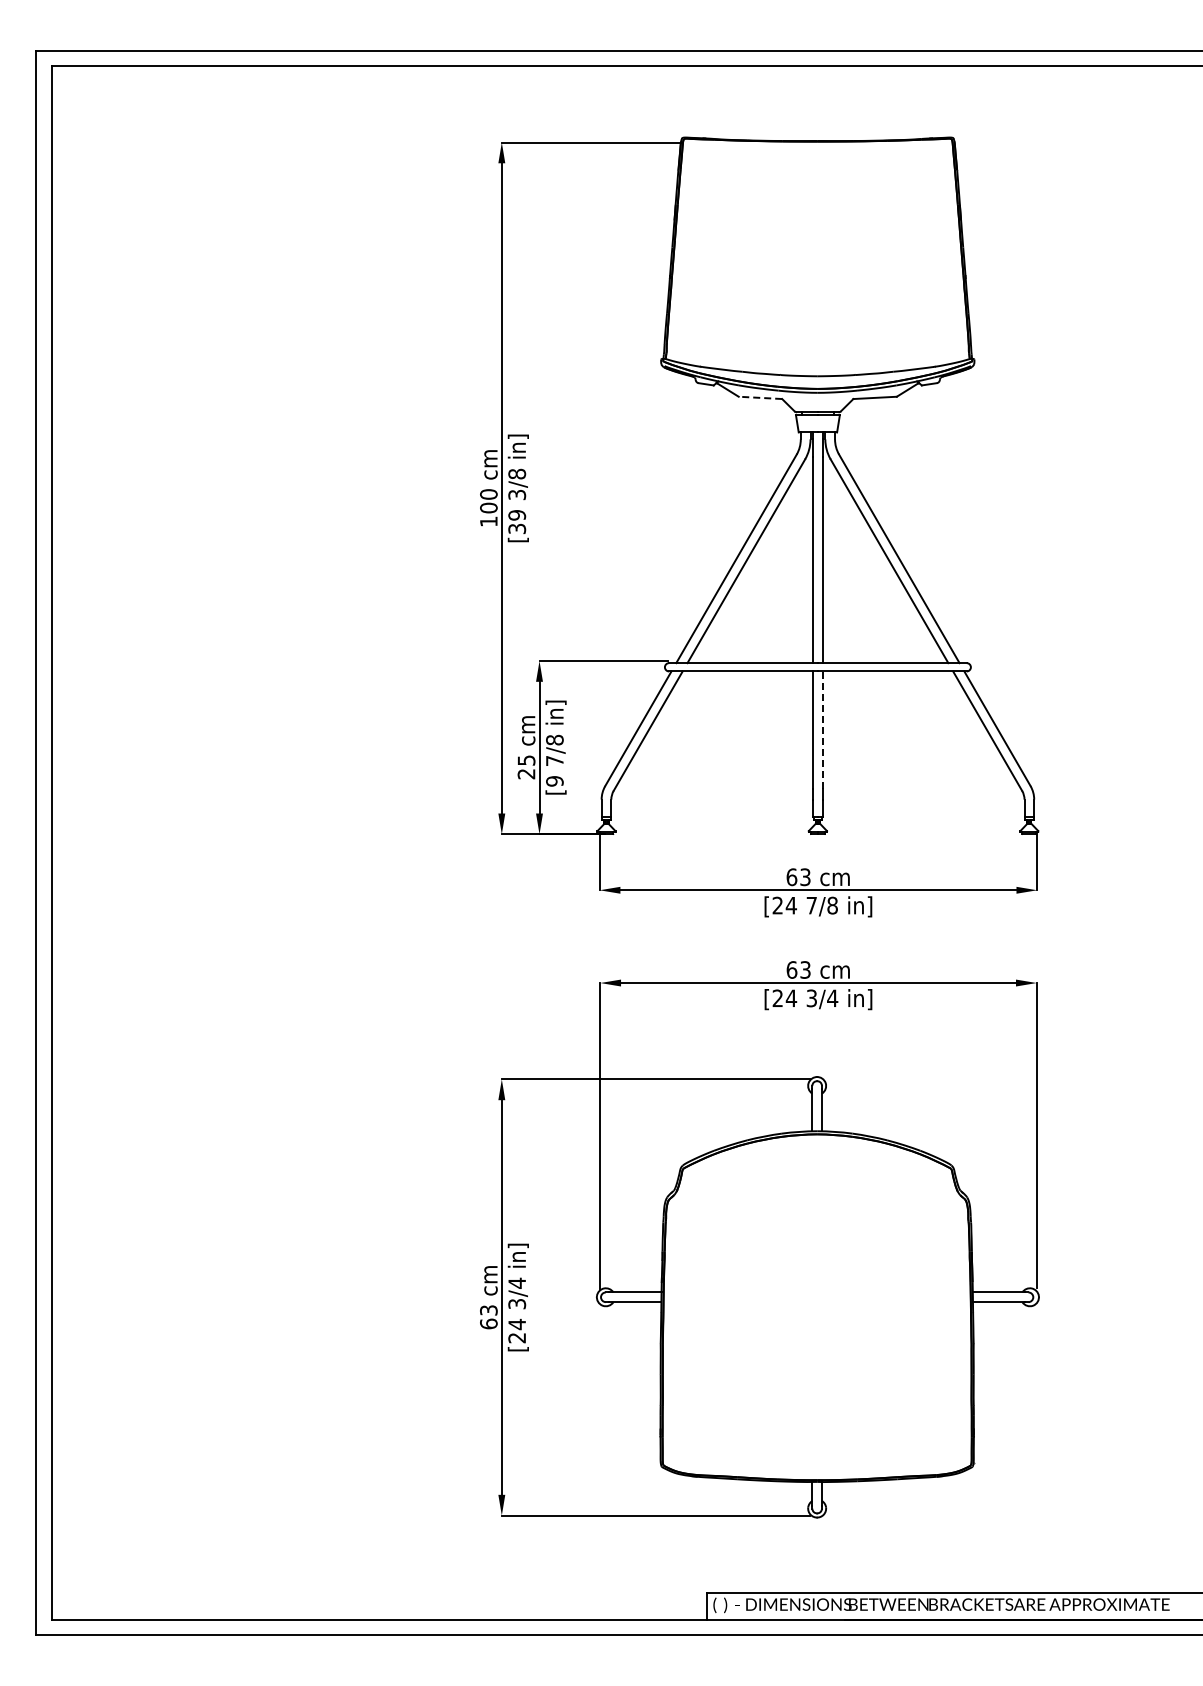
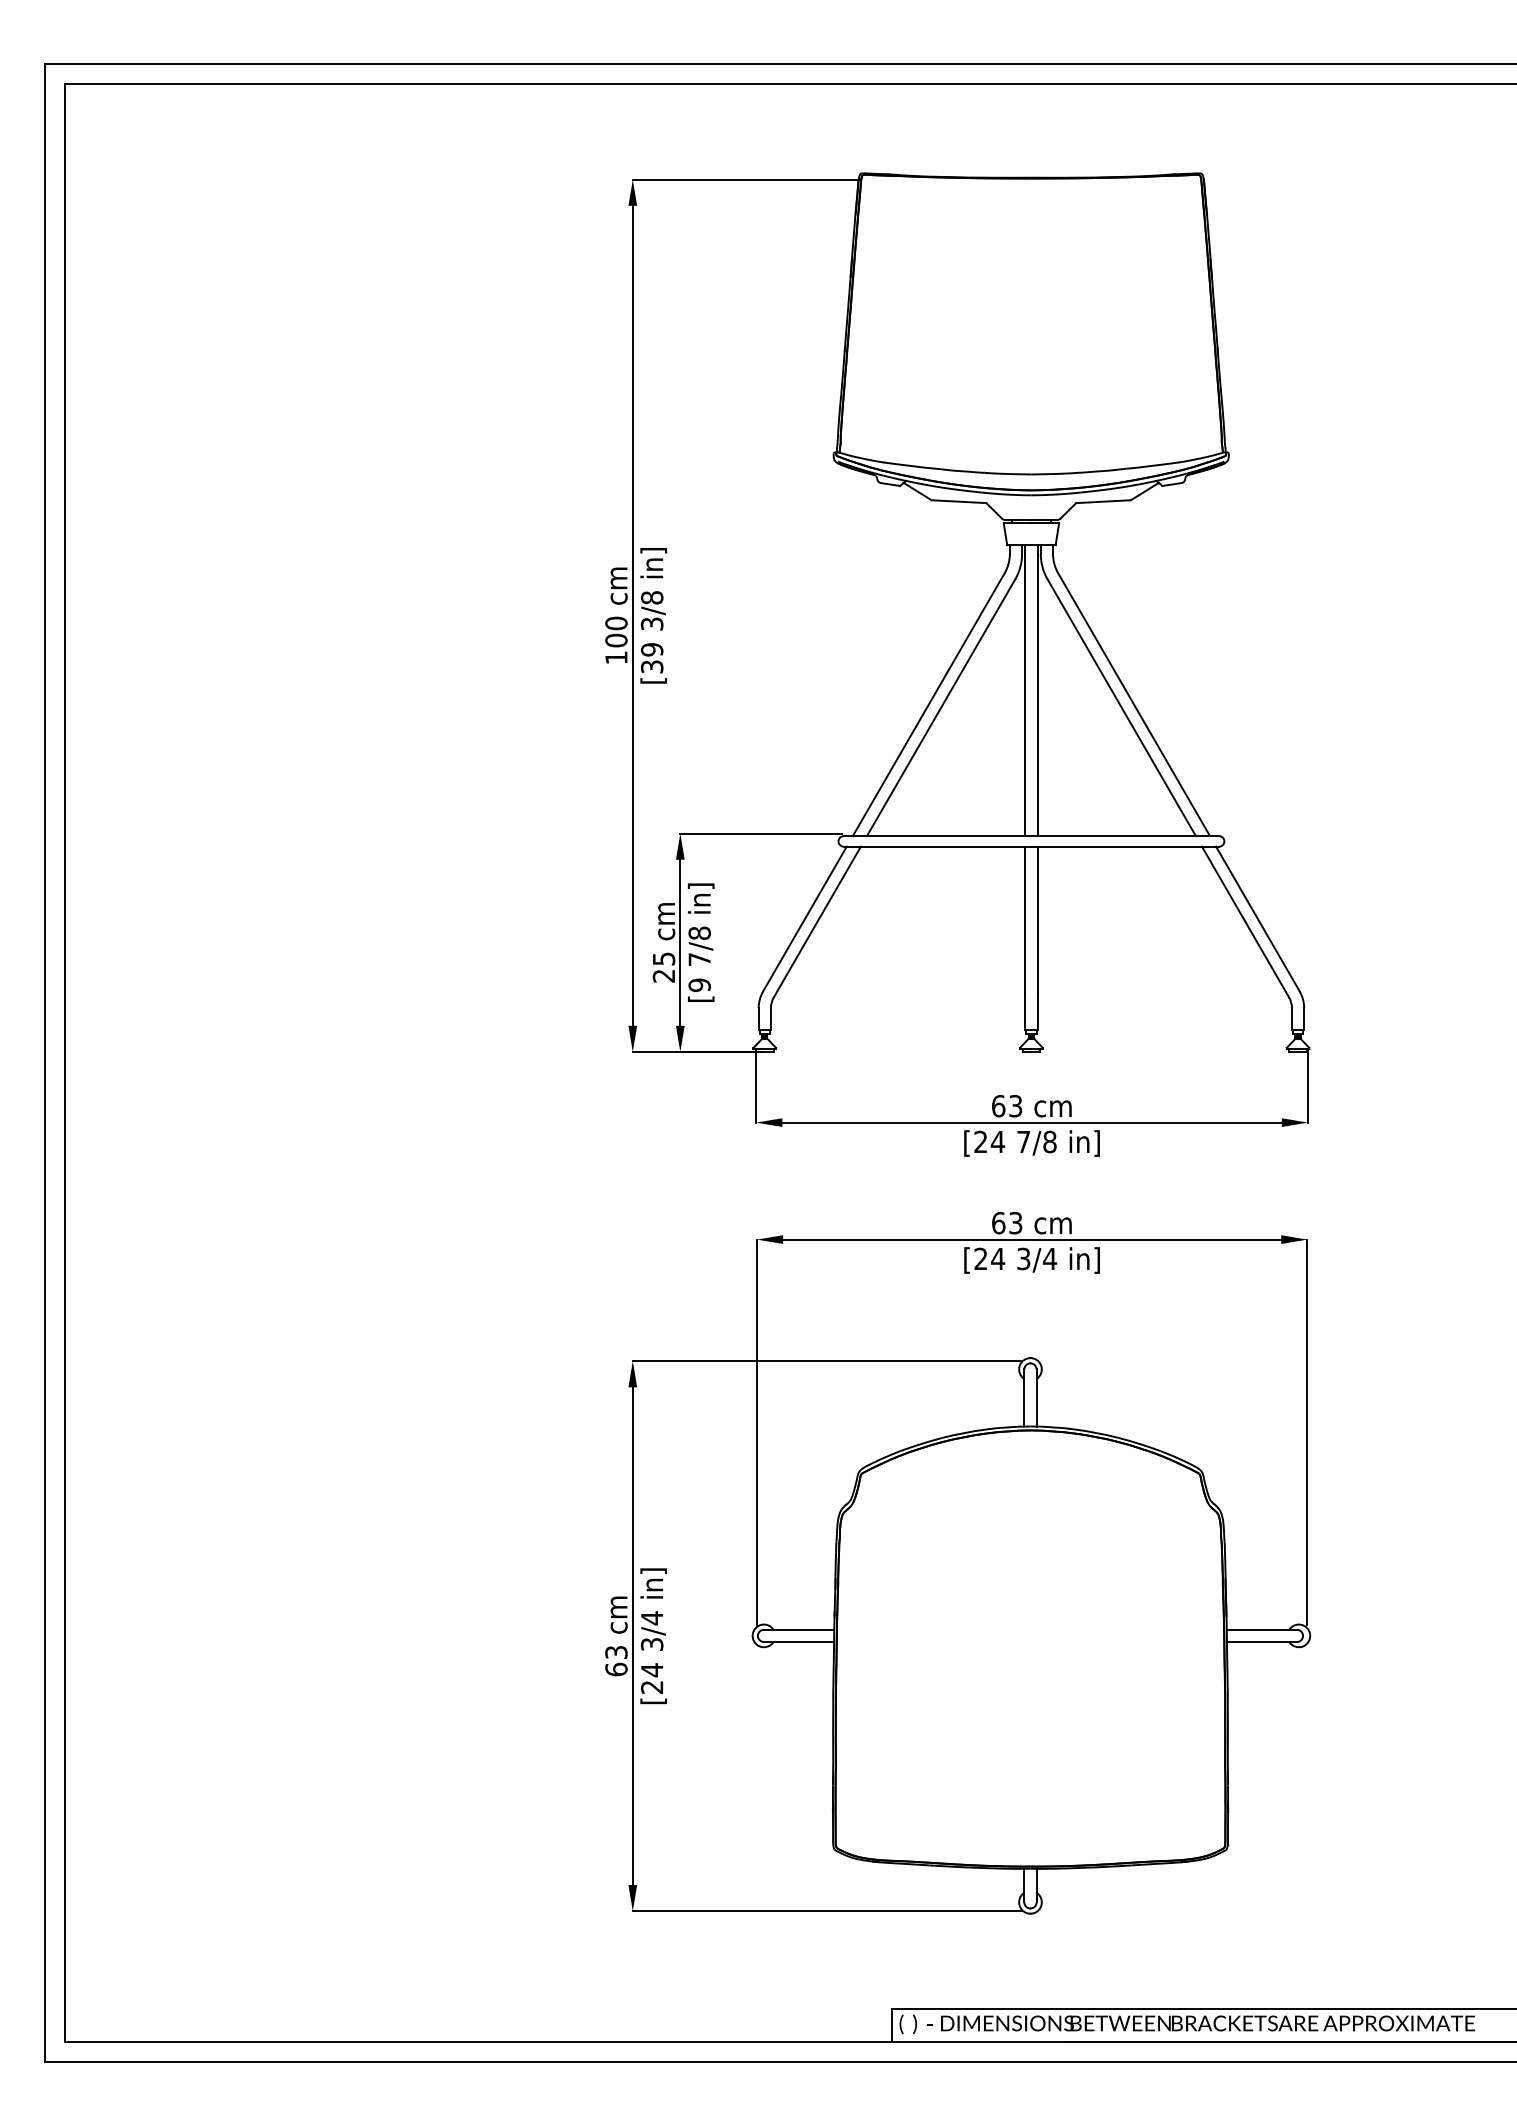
line: (760, 397) -> (959, 501), dashed -> solid
line: (822, 729) -> (1037, 919), dashed -> solid

